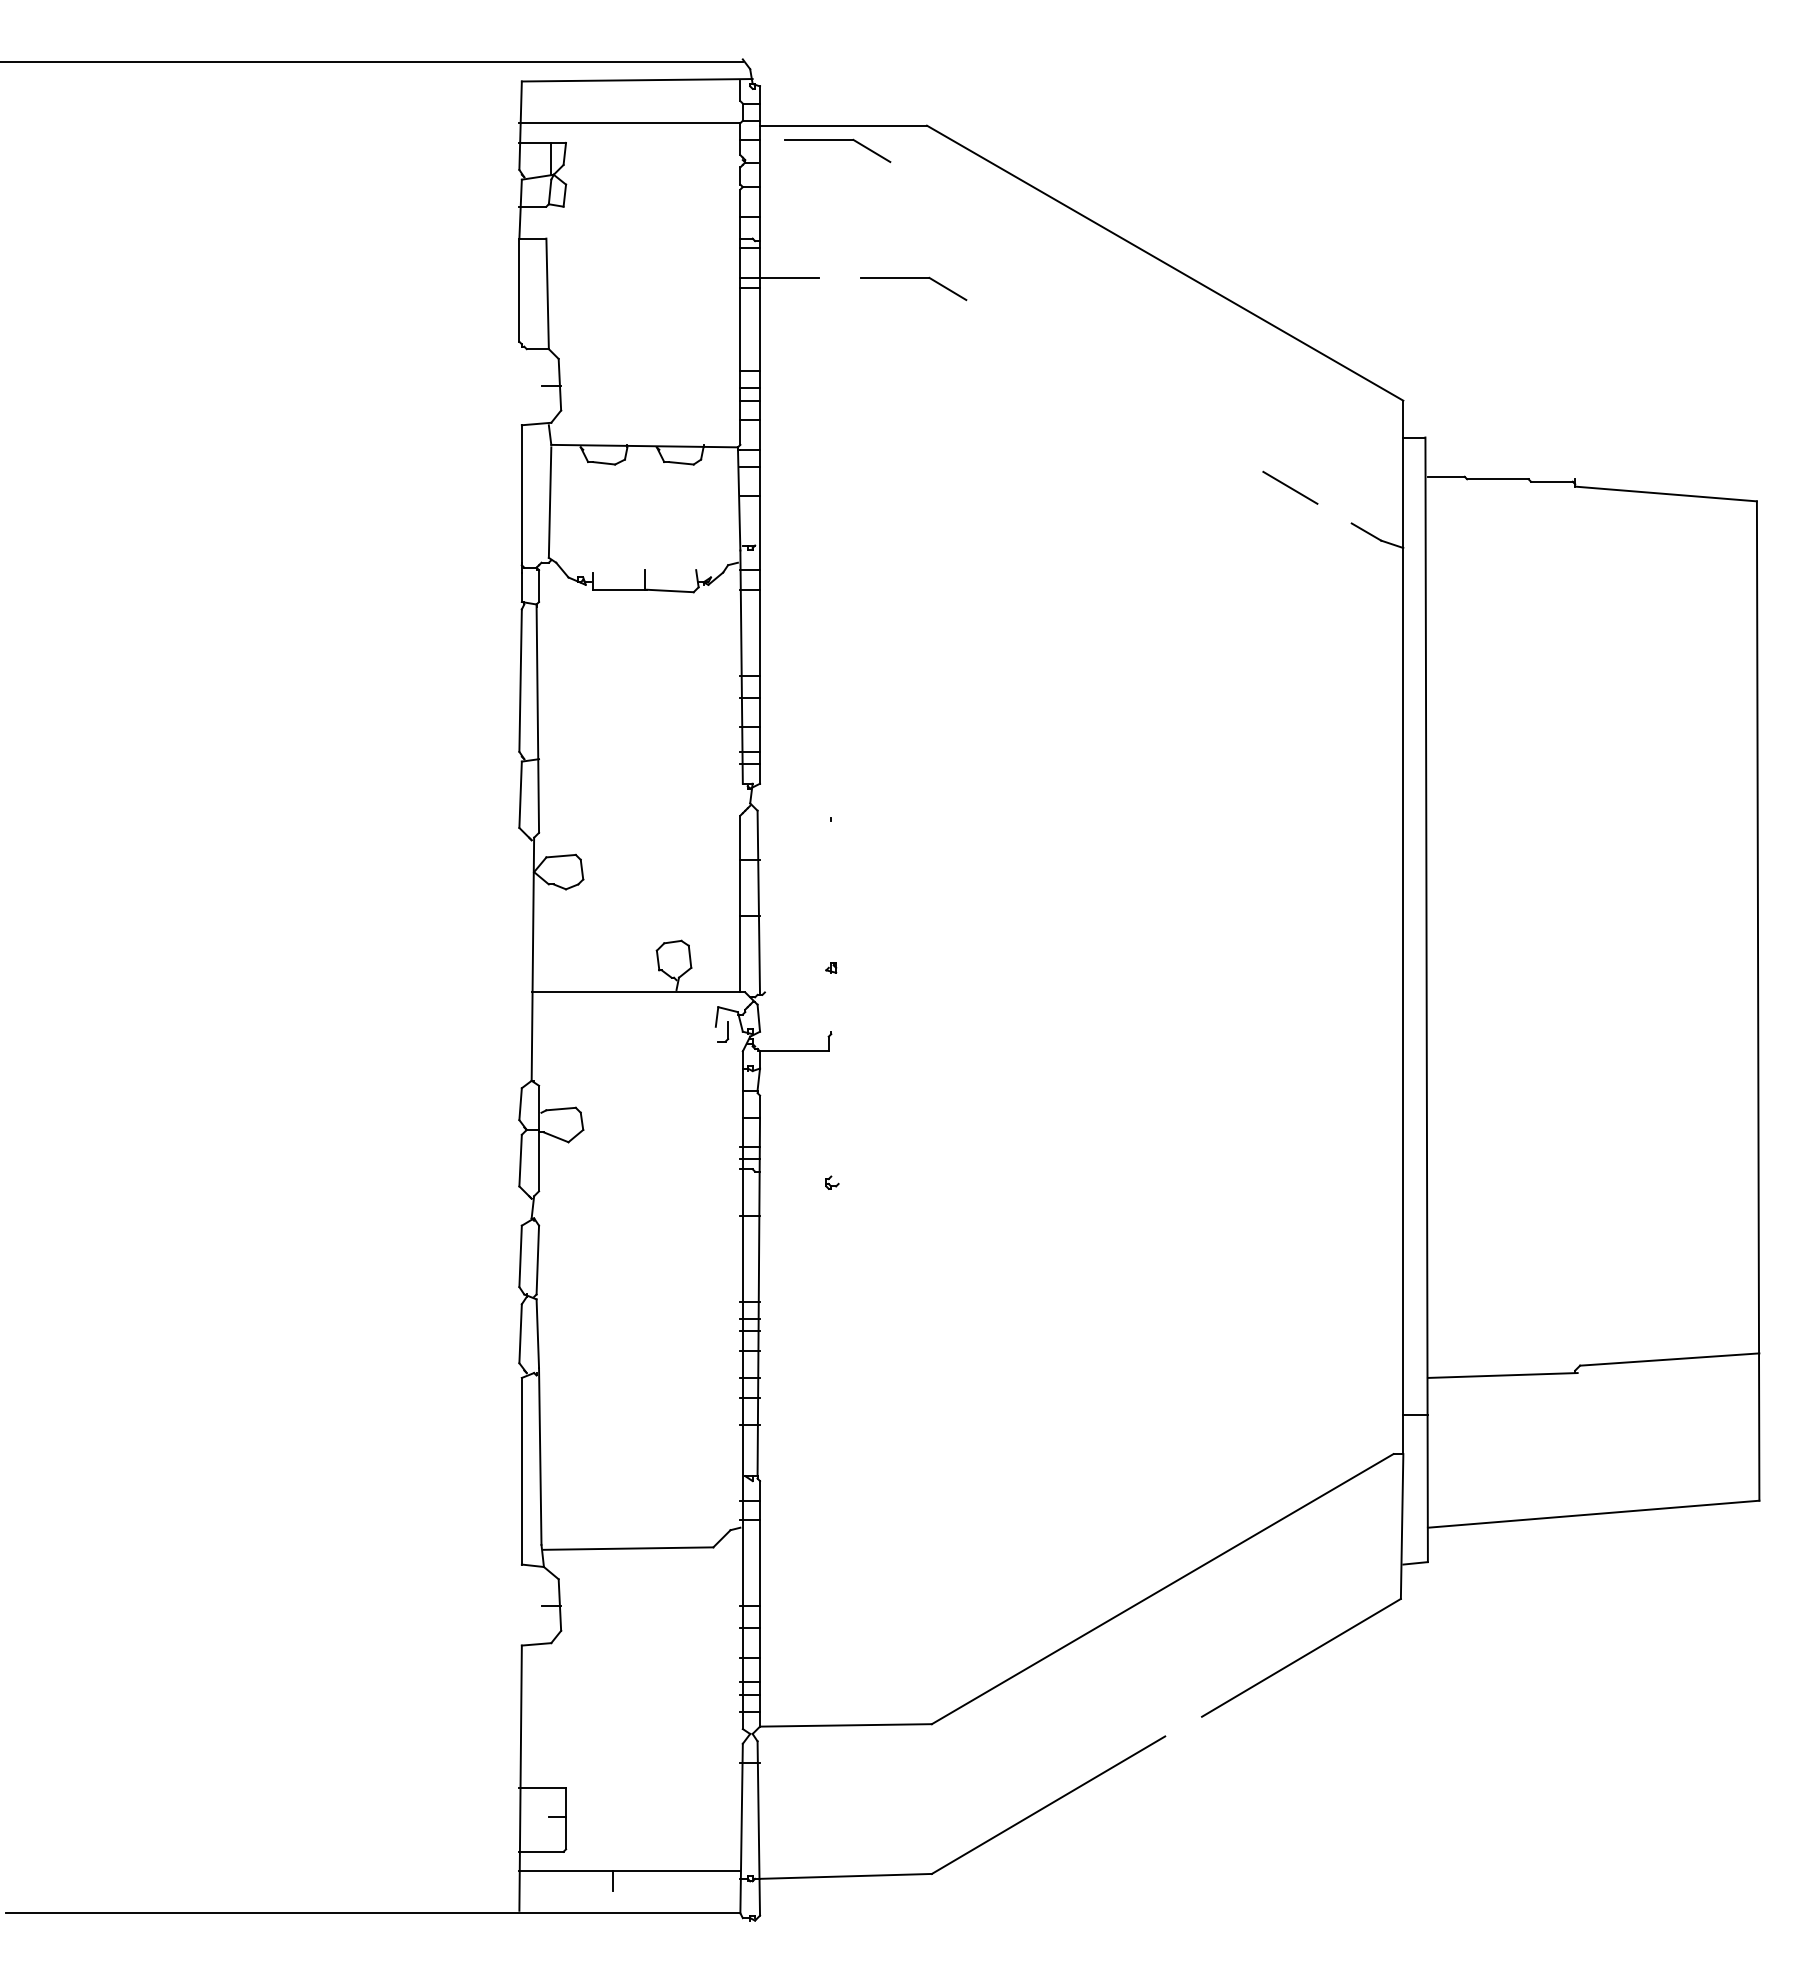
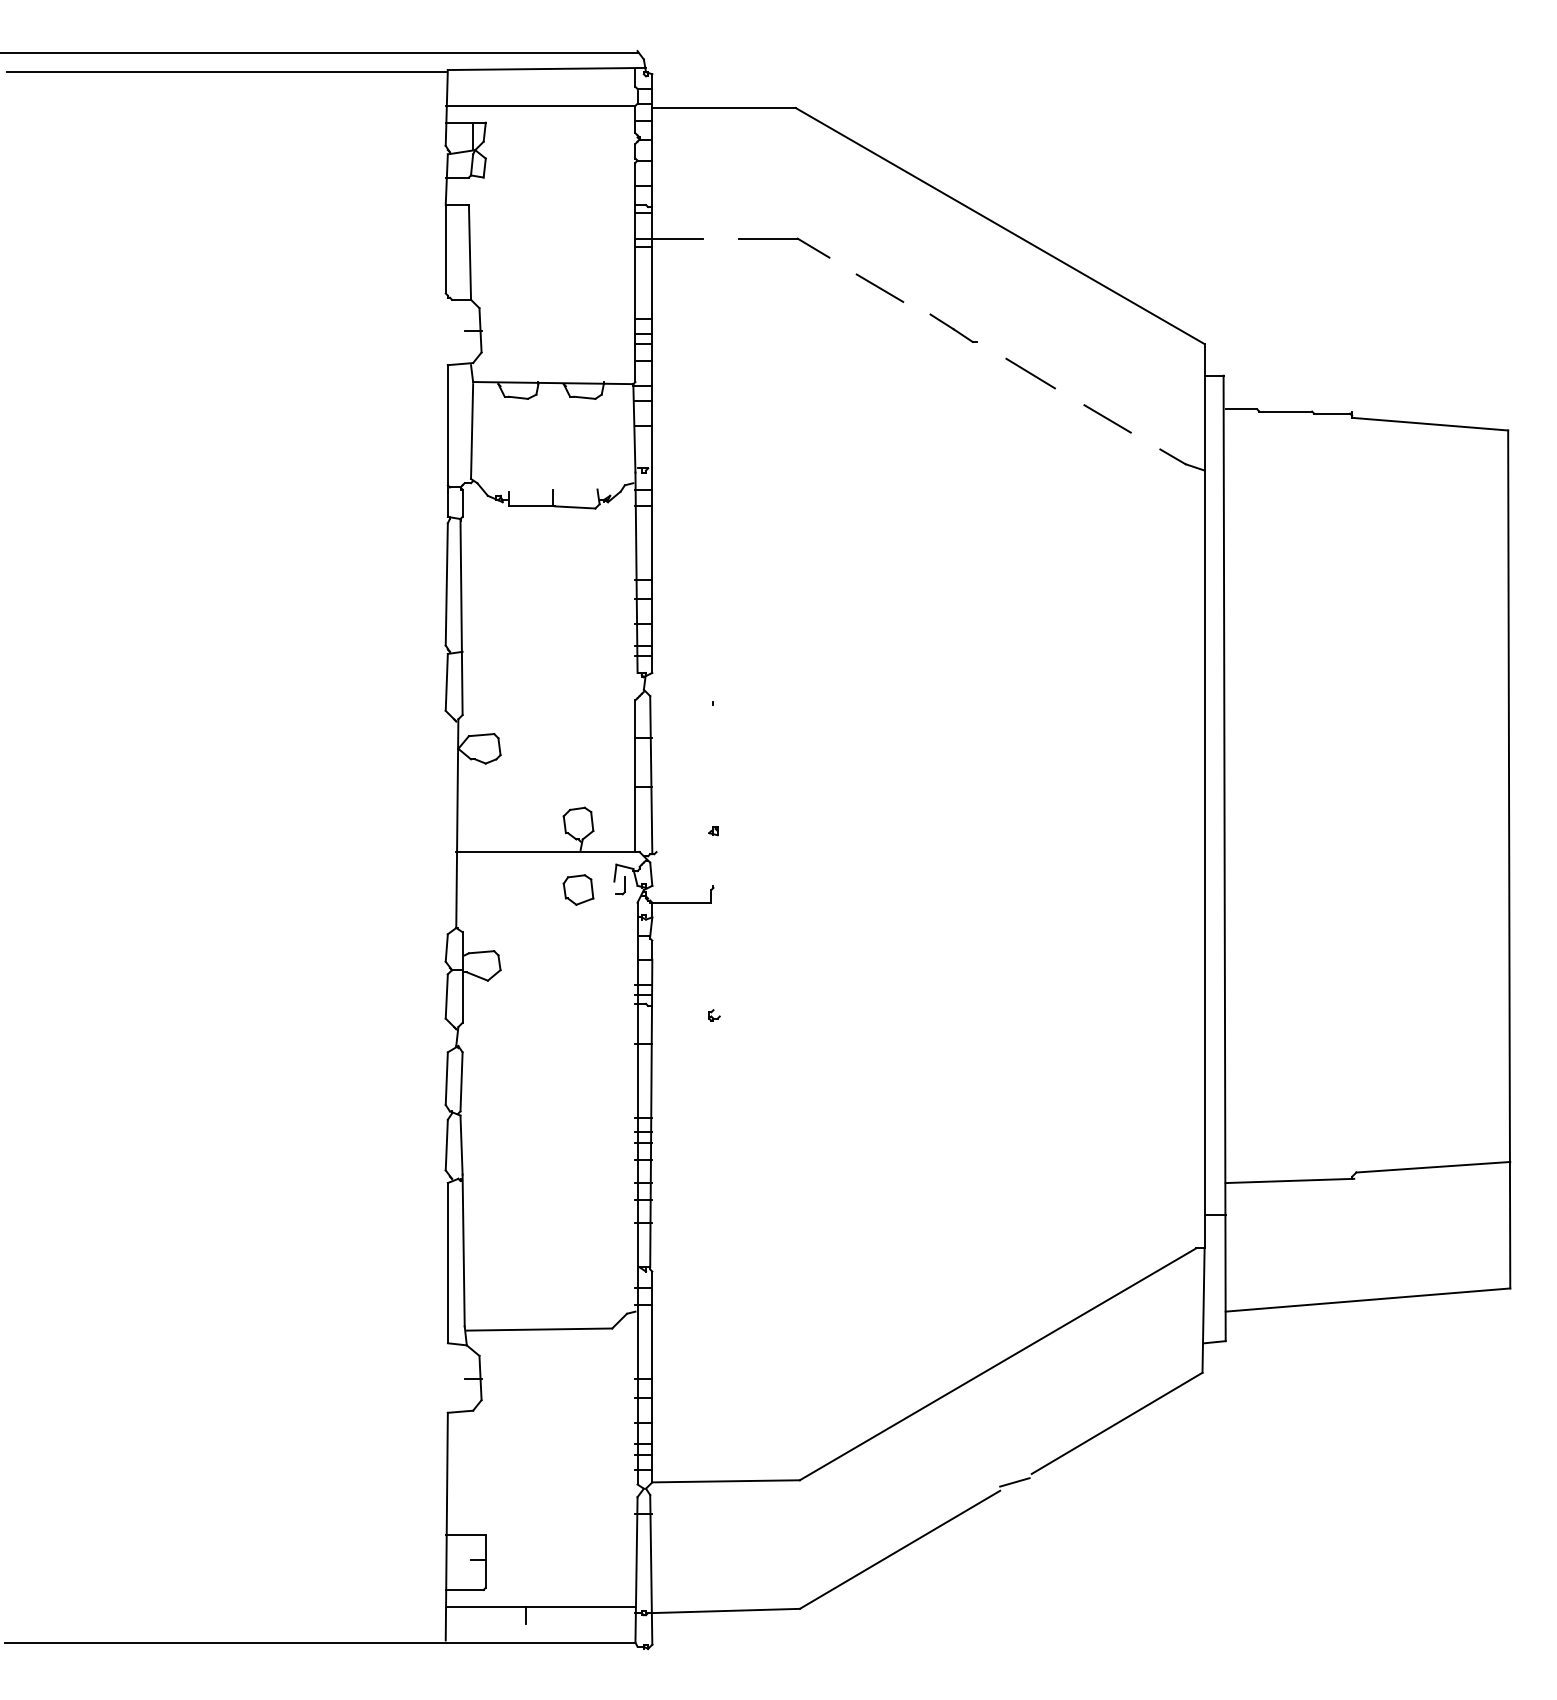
line: (263, 83) -> (226, 71), added
part: (837, 140) -> (718, 120), removed
line: (1025, 335) -> (880, 288), added
part: (1110, 382) -> (953, 328), added
line: (1200, 434) -> (1030, 373), added
part: (673, 1036) -> (578, 889), added
line: (1182, 1726) -> (1015, 1482), added

